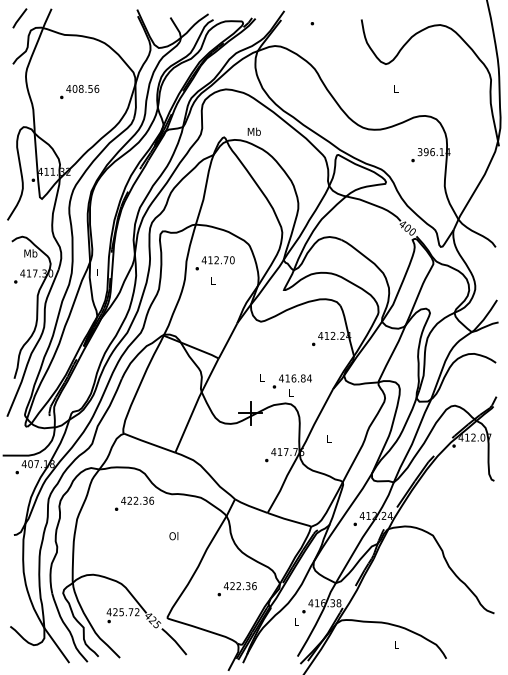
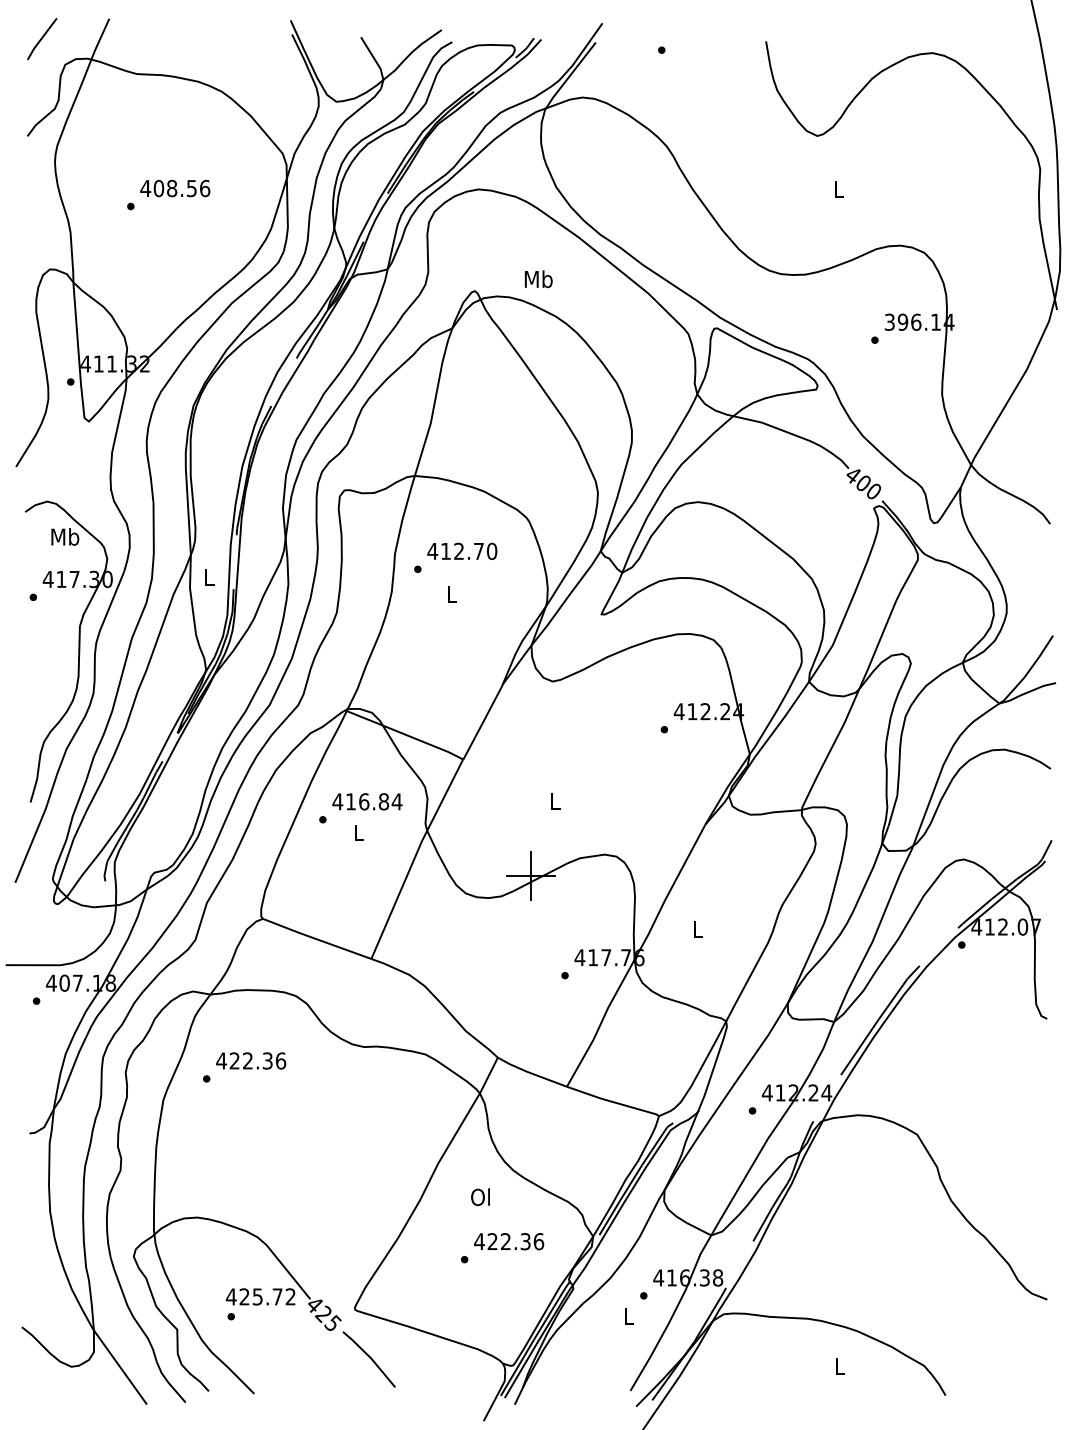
text: (291, 385) -> (359, 816), moved
text: (134, 503) -> (244, 1066), moved
text: (173, 536) -> (479, 1197), moved

